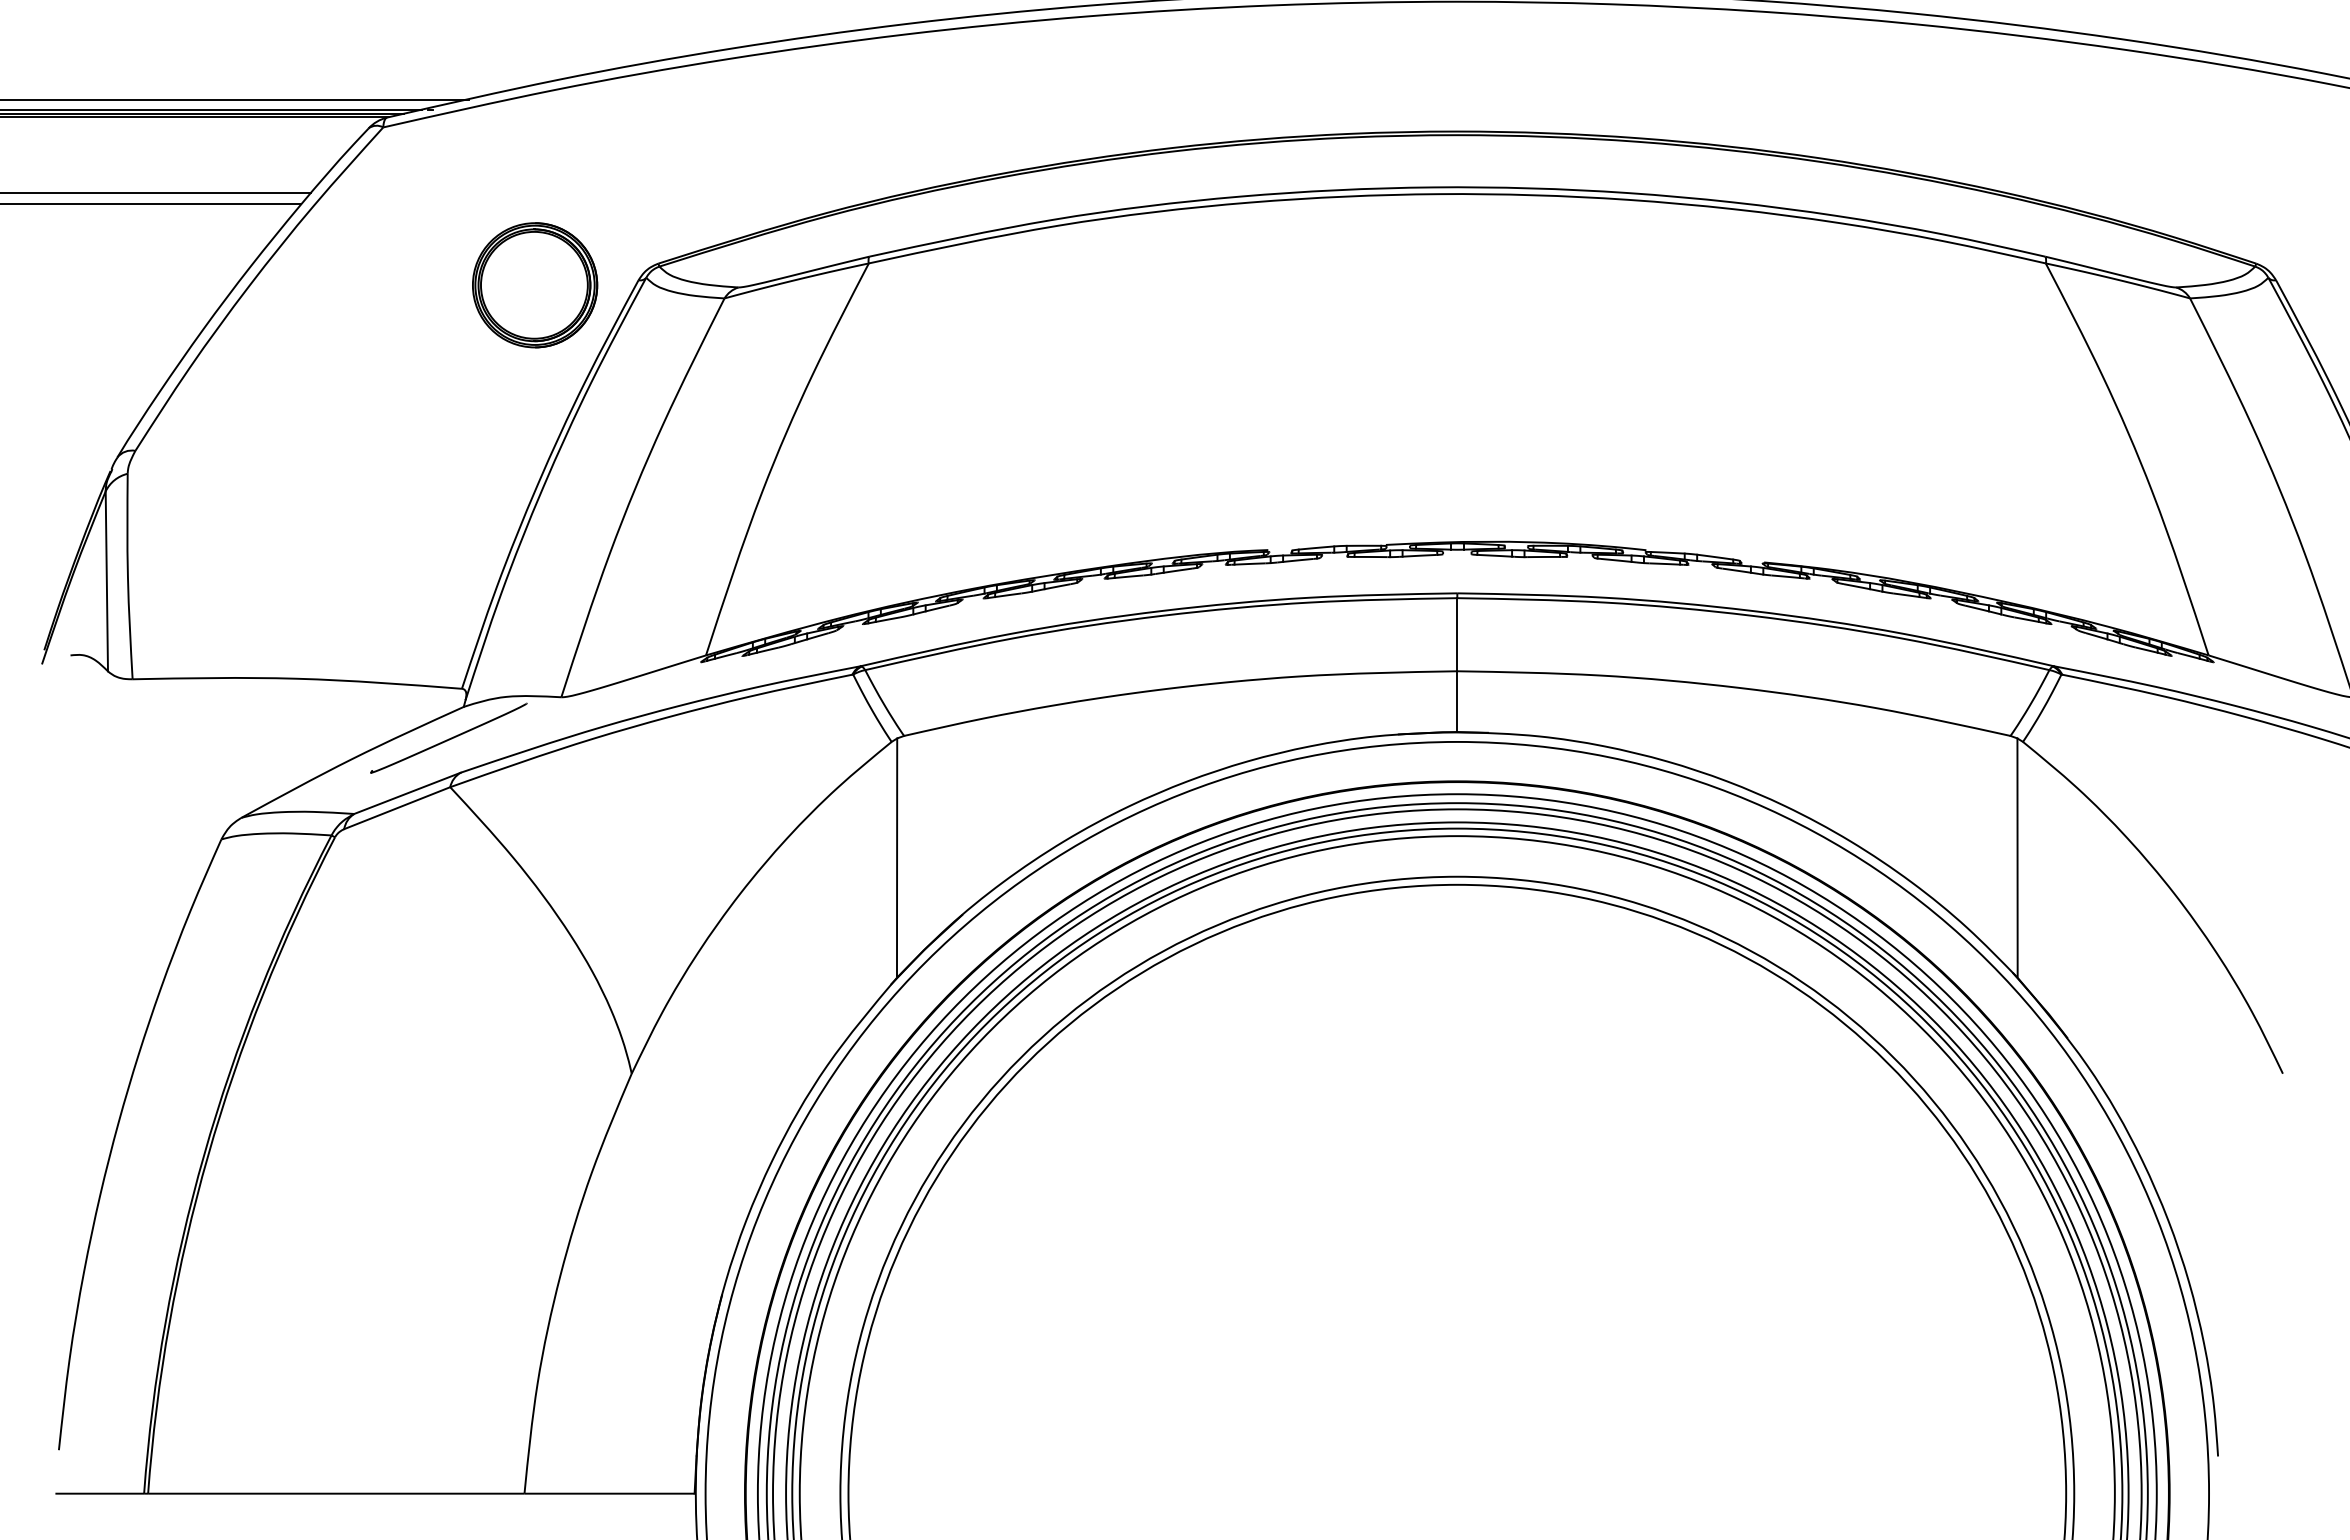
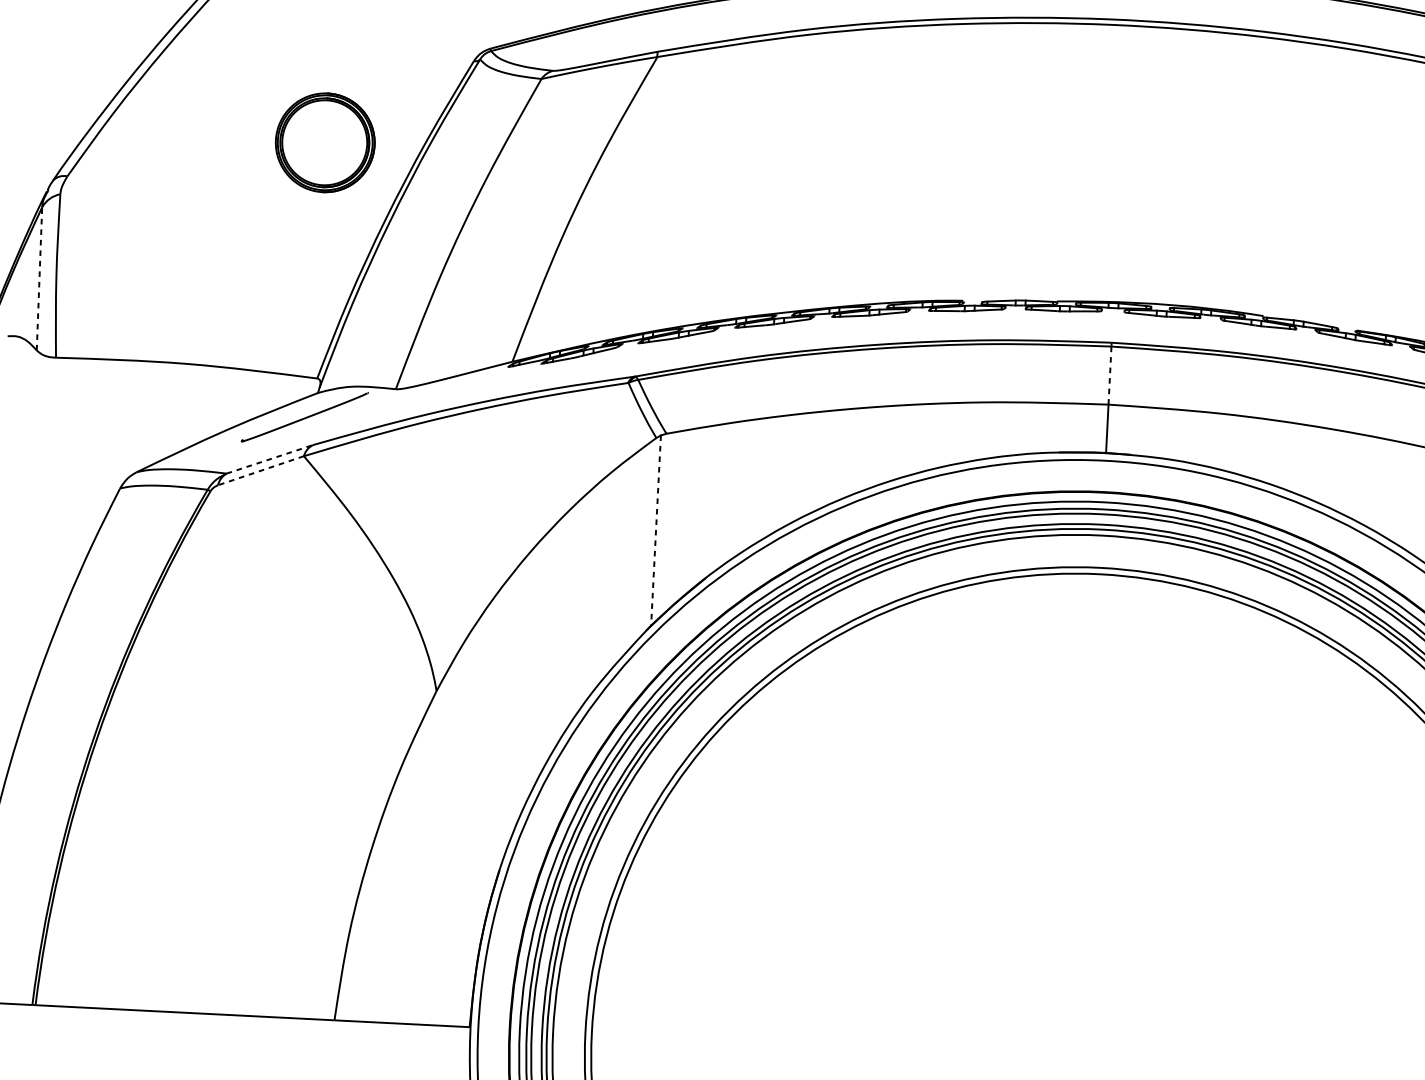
part: (535, 285) -> (325, 142), moved
line: (106, 581) -> (39, 278), solid -> dashed
line: (1457, 634) -> (1110, 375), solid -> dashed
line: (408, 793) -> (270, 459), solid -> dashed
line: (397, 808) -> (261, 470), solid -> dashed
line: (897, 857) -> (656, 530), solid -> dashed

